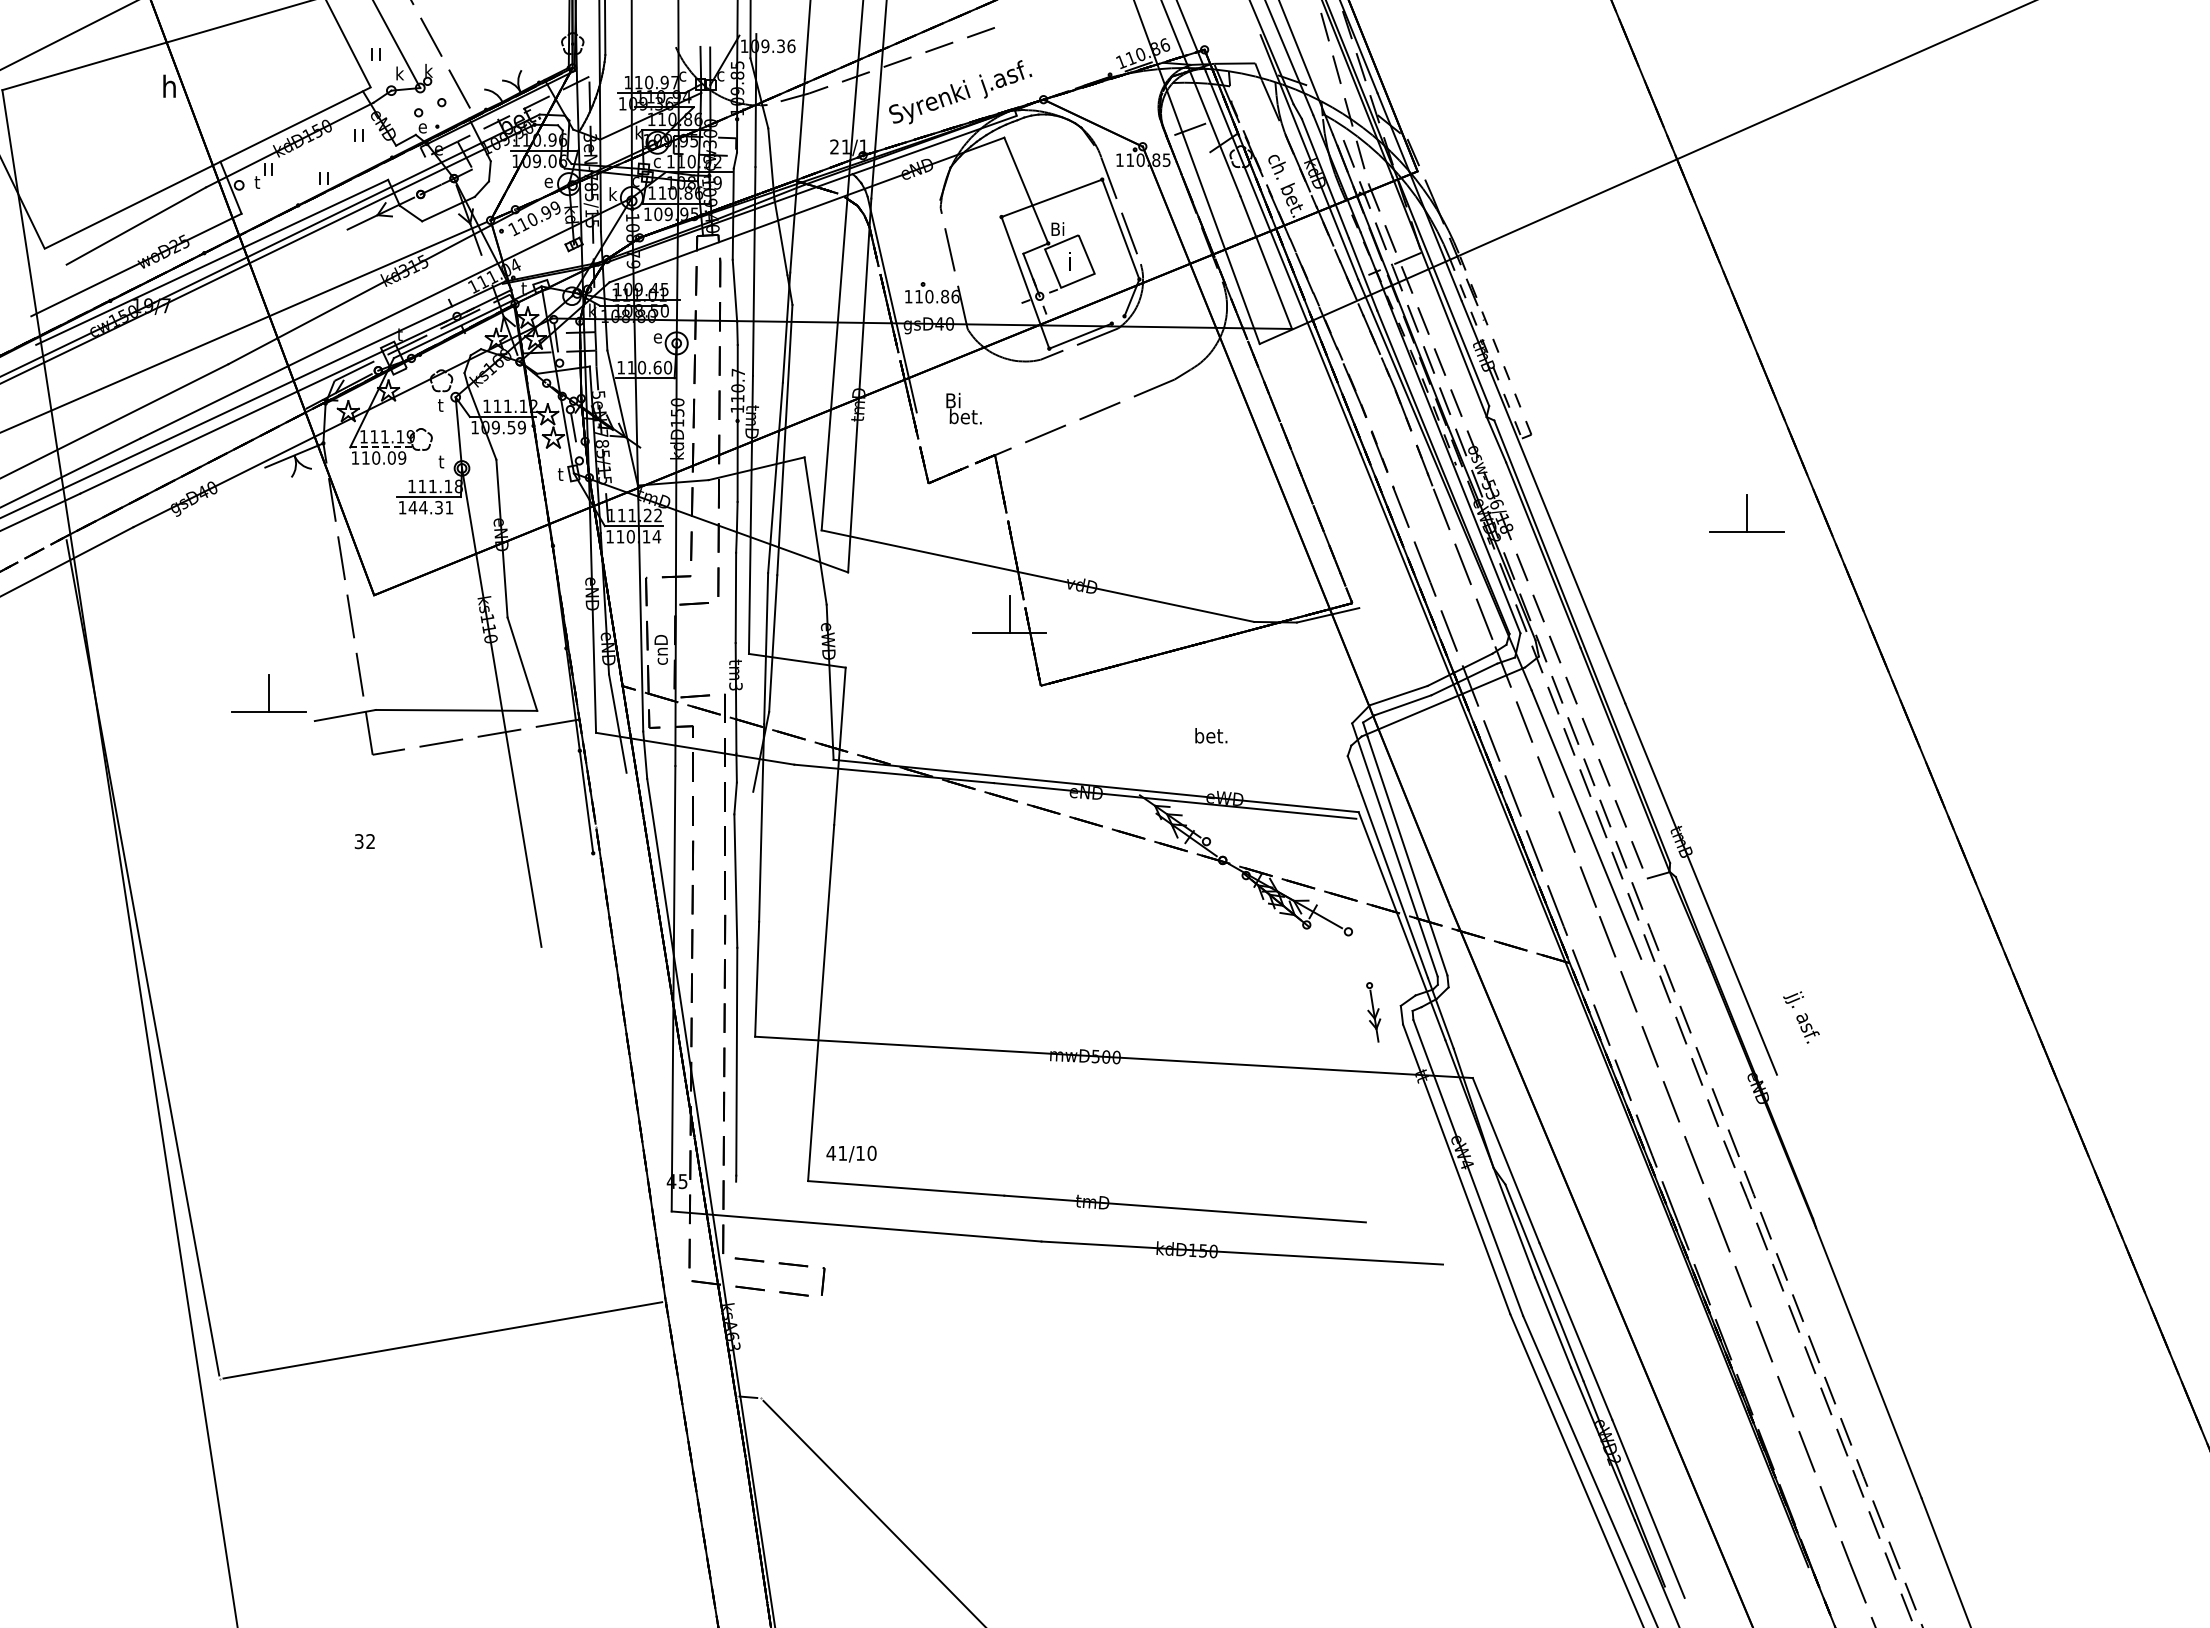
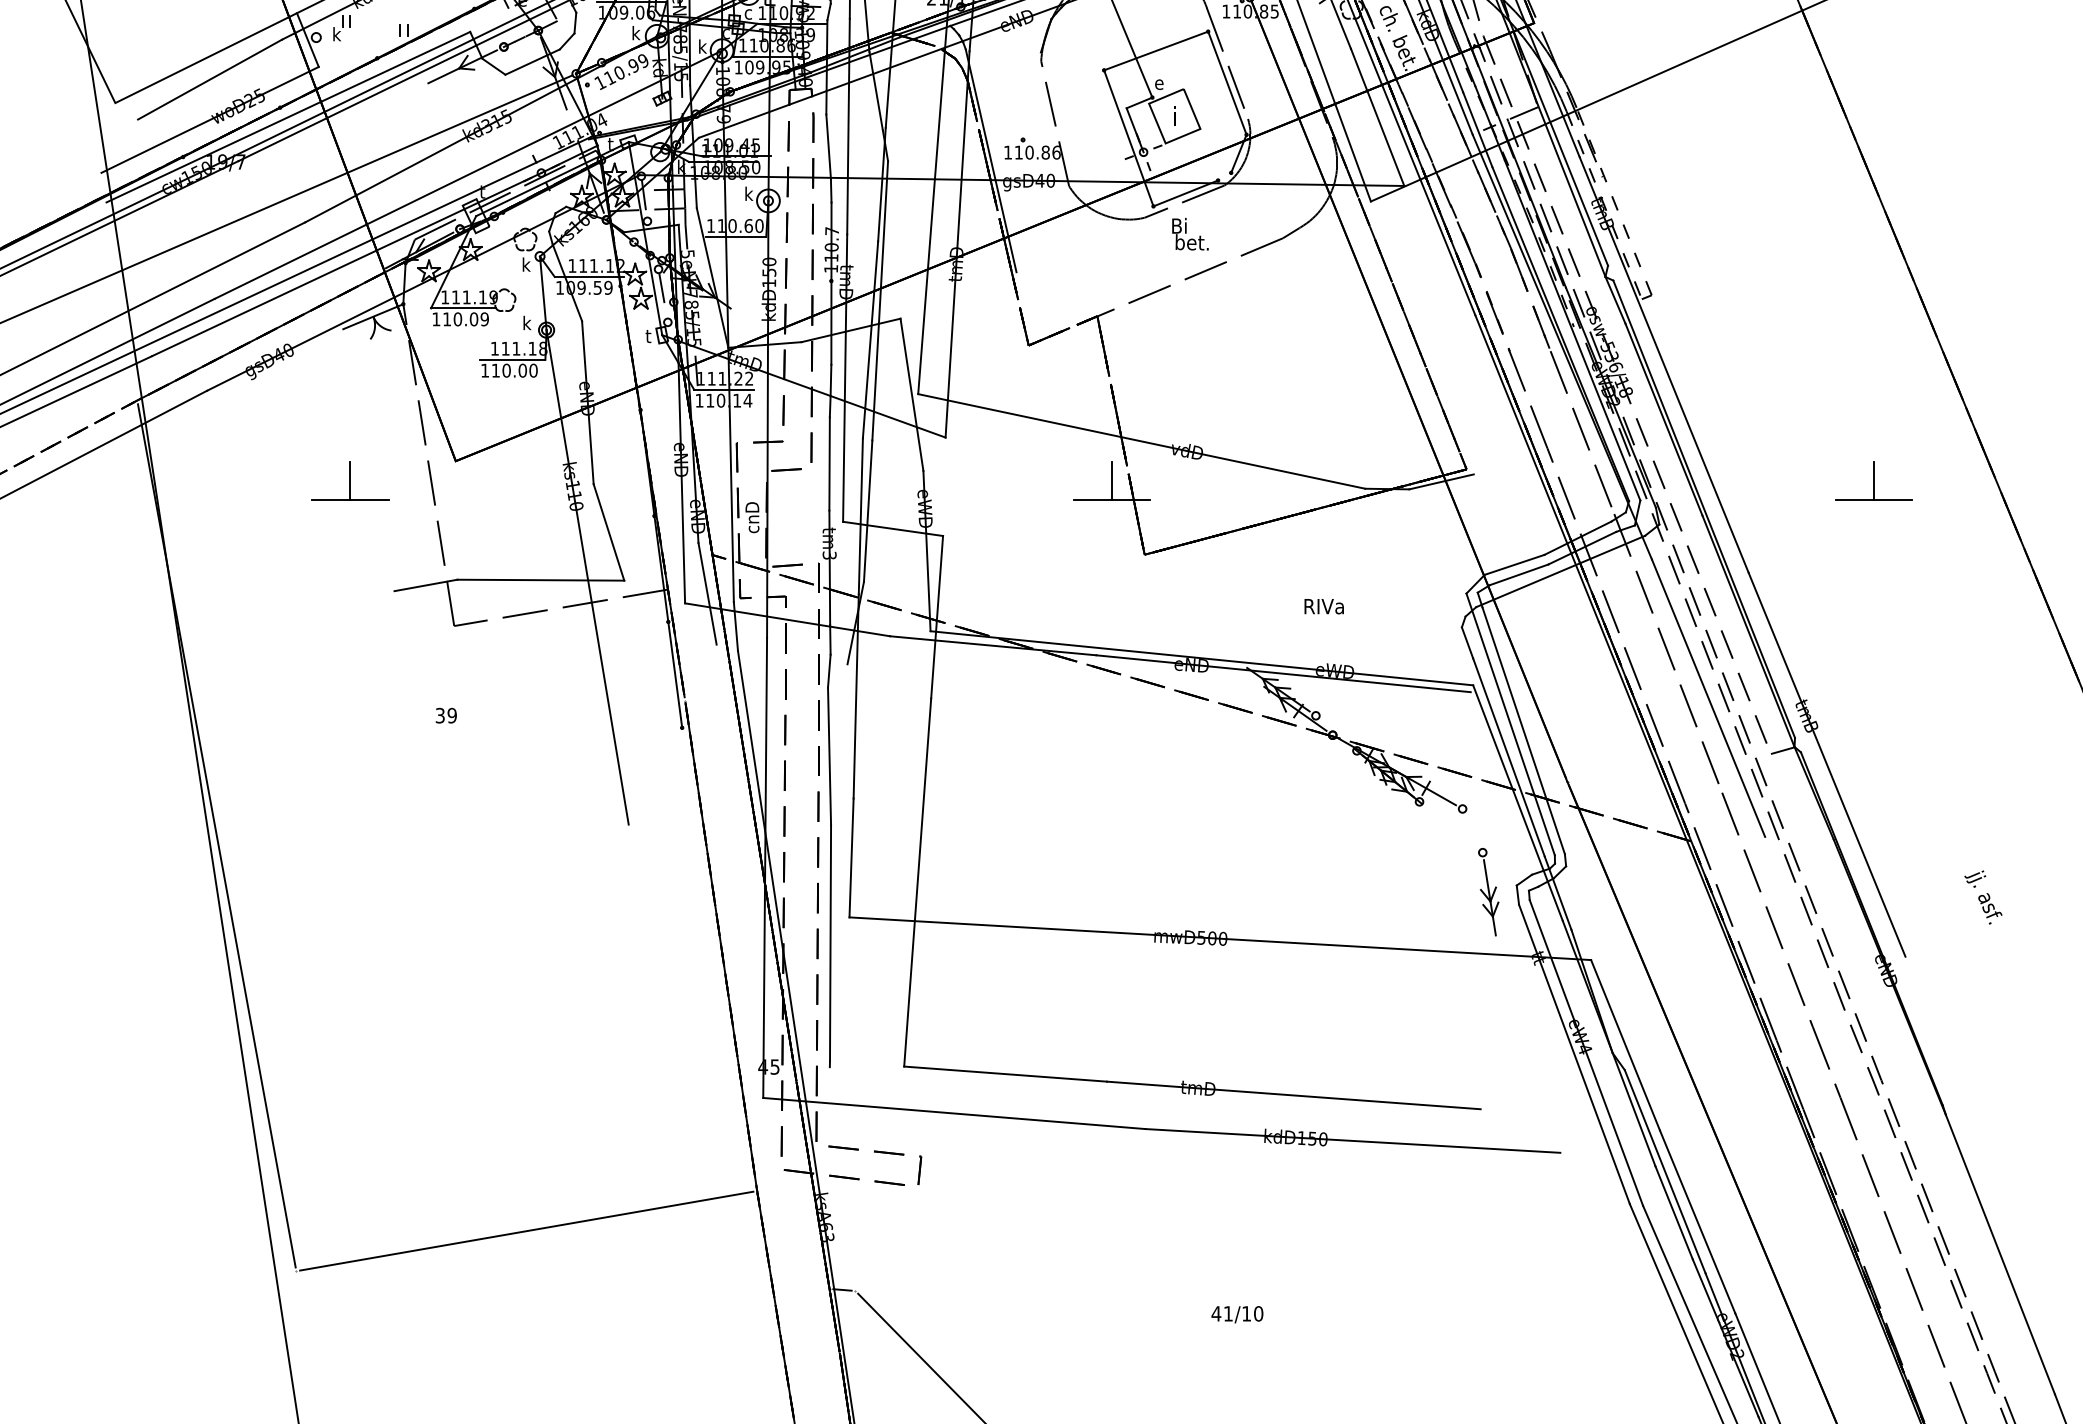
text: (258, 181) -> (336, 33), t -> k
text: (548, 181) -> (635, 33), e -> k
text: (1057, 229) -> (1161, 83), Bi -> e
text: (657, 336) -> (748, 193), e -> k
text: (442, 404) -> (526, 264), t -> k
text: (963, 408) -> (1189, 234), moved
line: (382, 447) -> (464, 308), dashed -> solid
text: (442, 461) -> (526, 322), t -> k
text: (430, 507) -> (514, 370), 144.31 -> 110.00
part: (1746, 513) -> (1873, 481), moved
part: (268, 693) -> (349, 481), moved
text: (1214, 735) -> (1324, 606), bet. -> RIVa
text: (370, 841) -> (451, 715), 32 -> 39
part: (1373, 1012) -> (1488, 892), size x1.43
text: (1801, 1017) -> (1983, 897), moved
text: (851, 1153) -> (1237, 1313), moved

